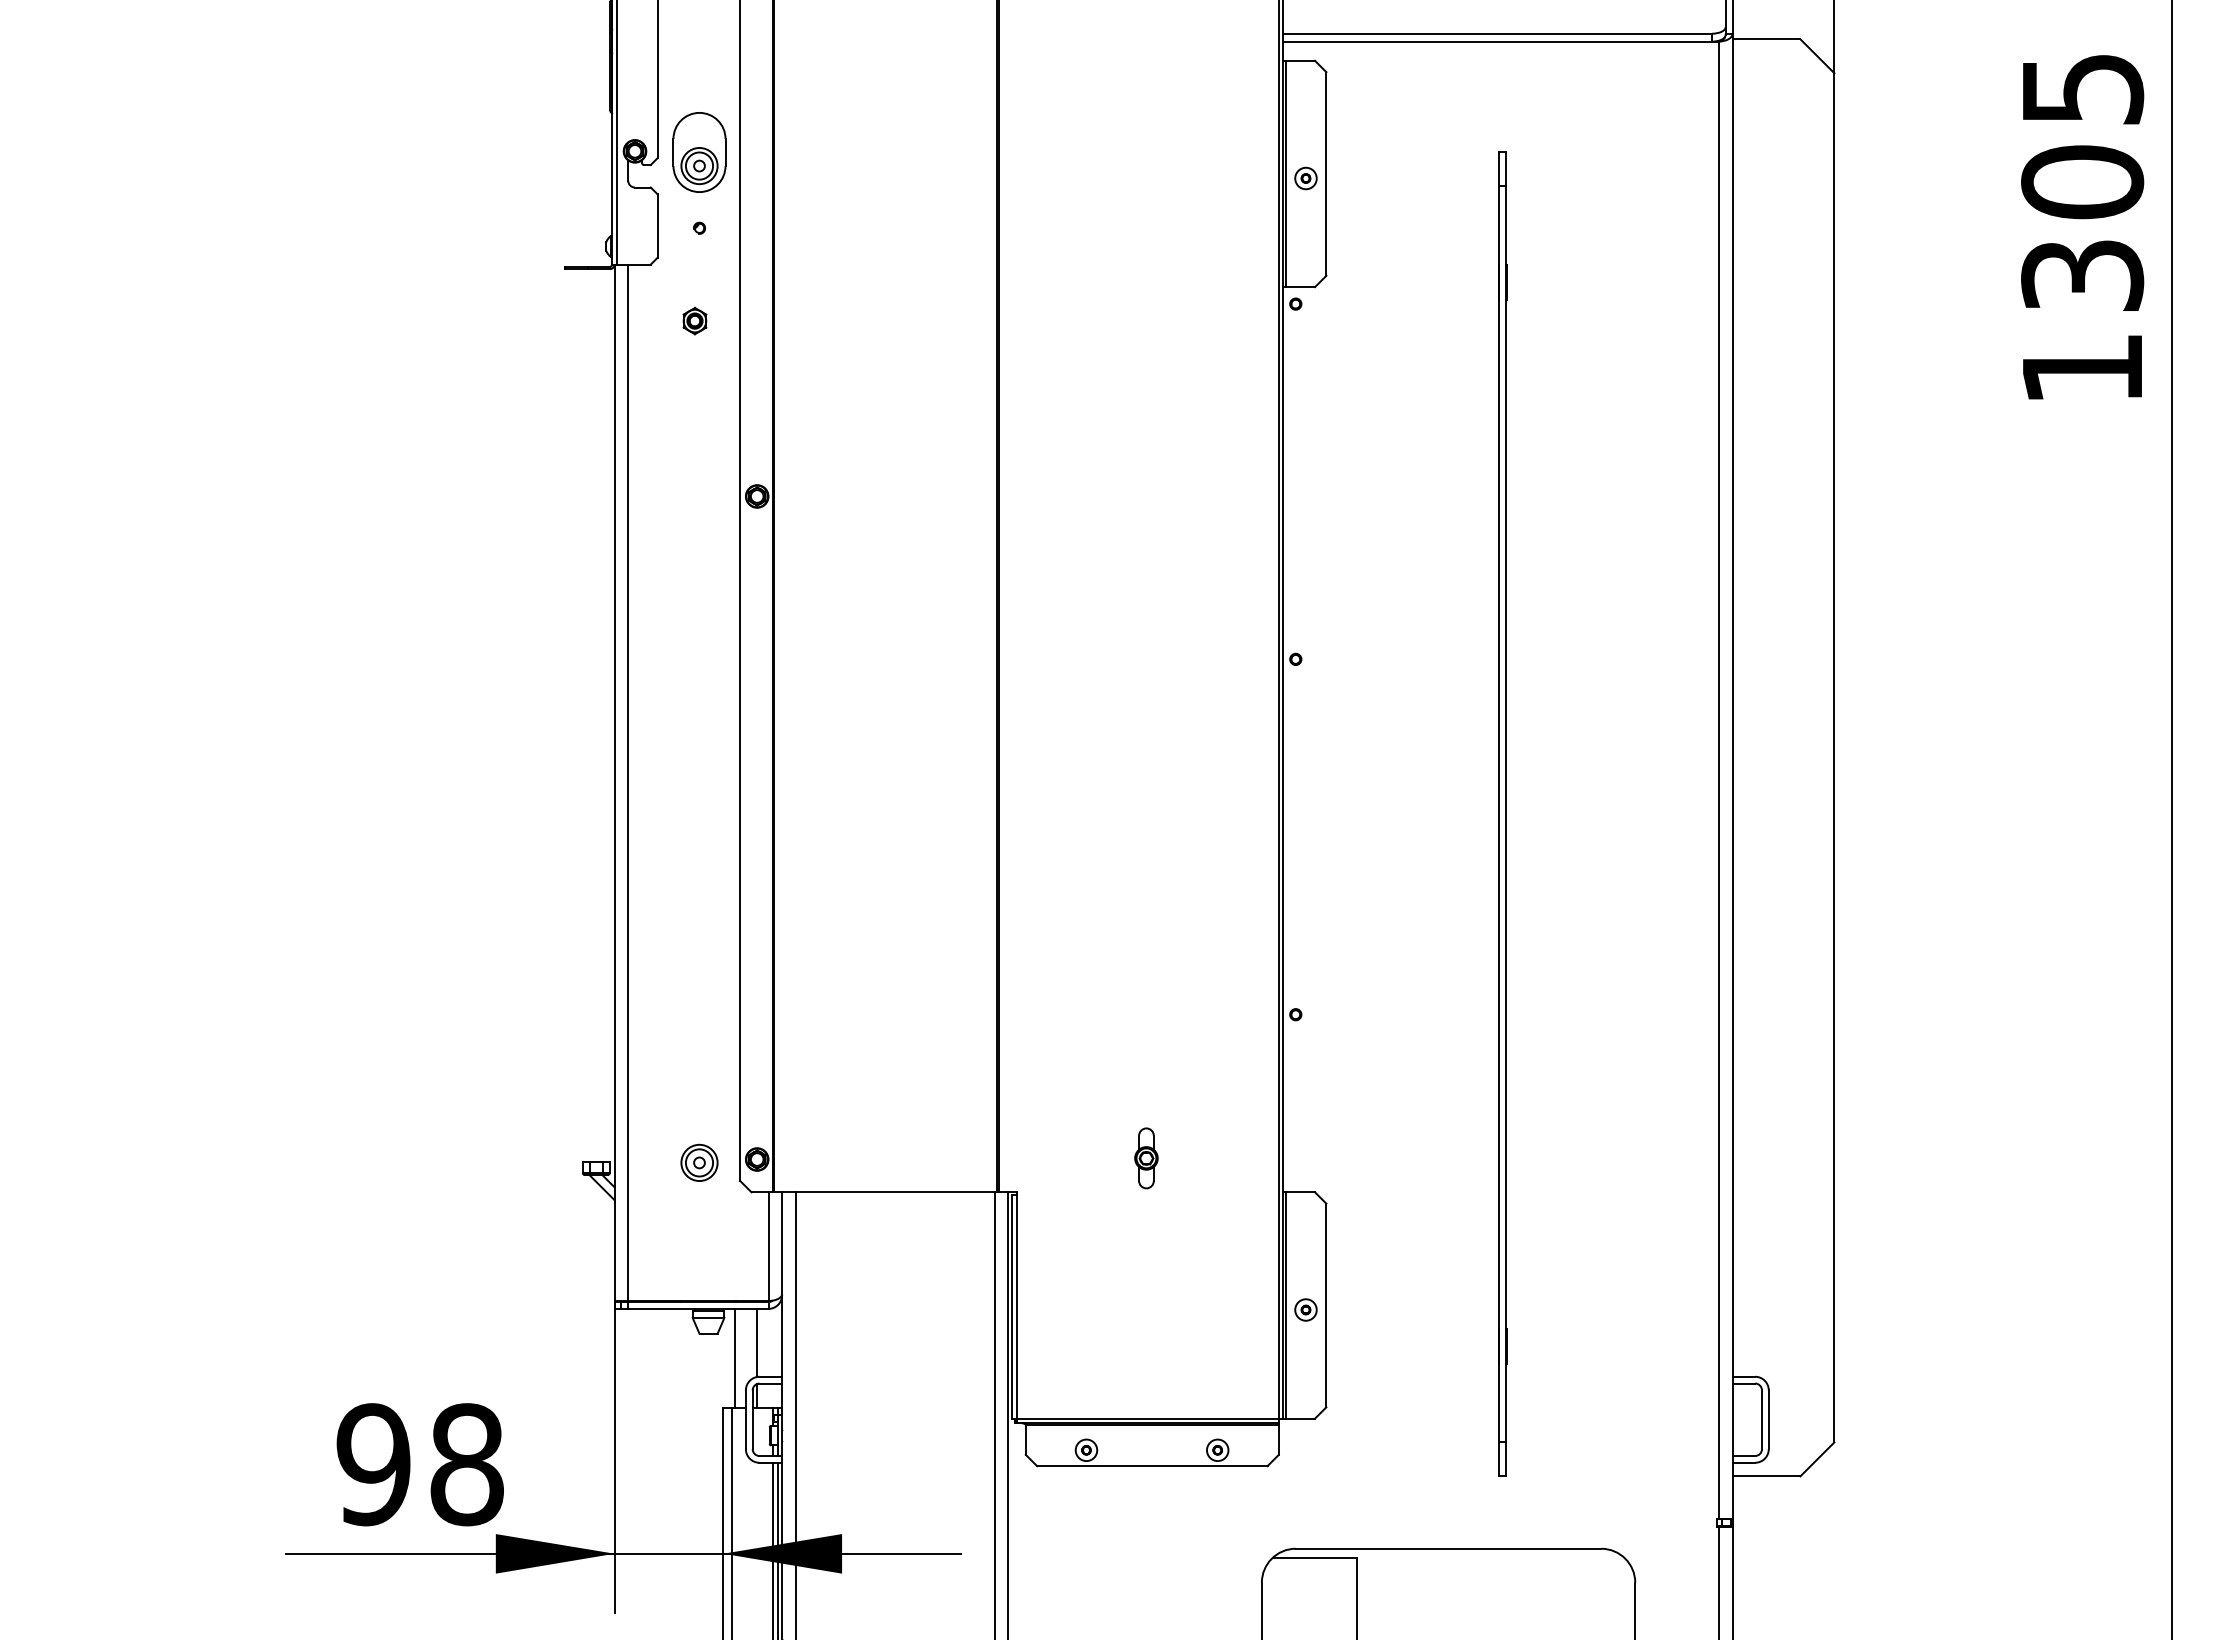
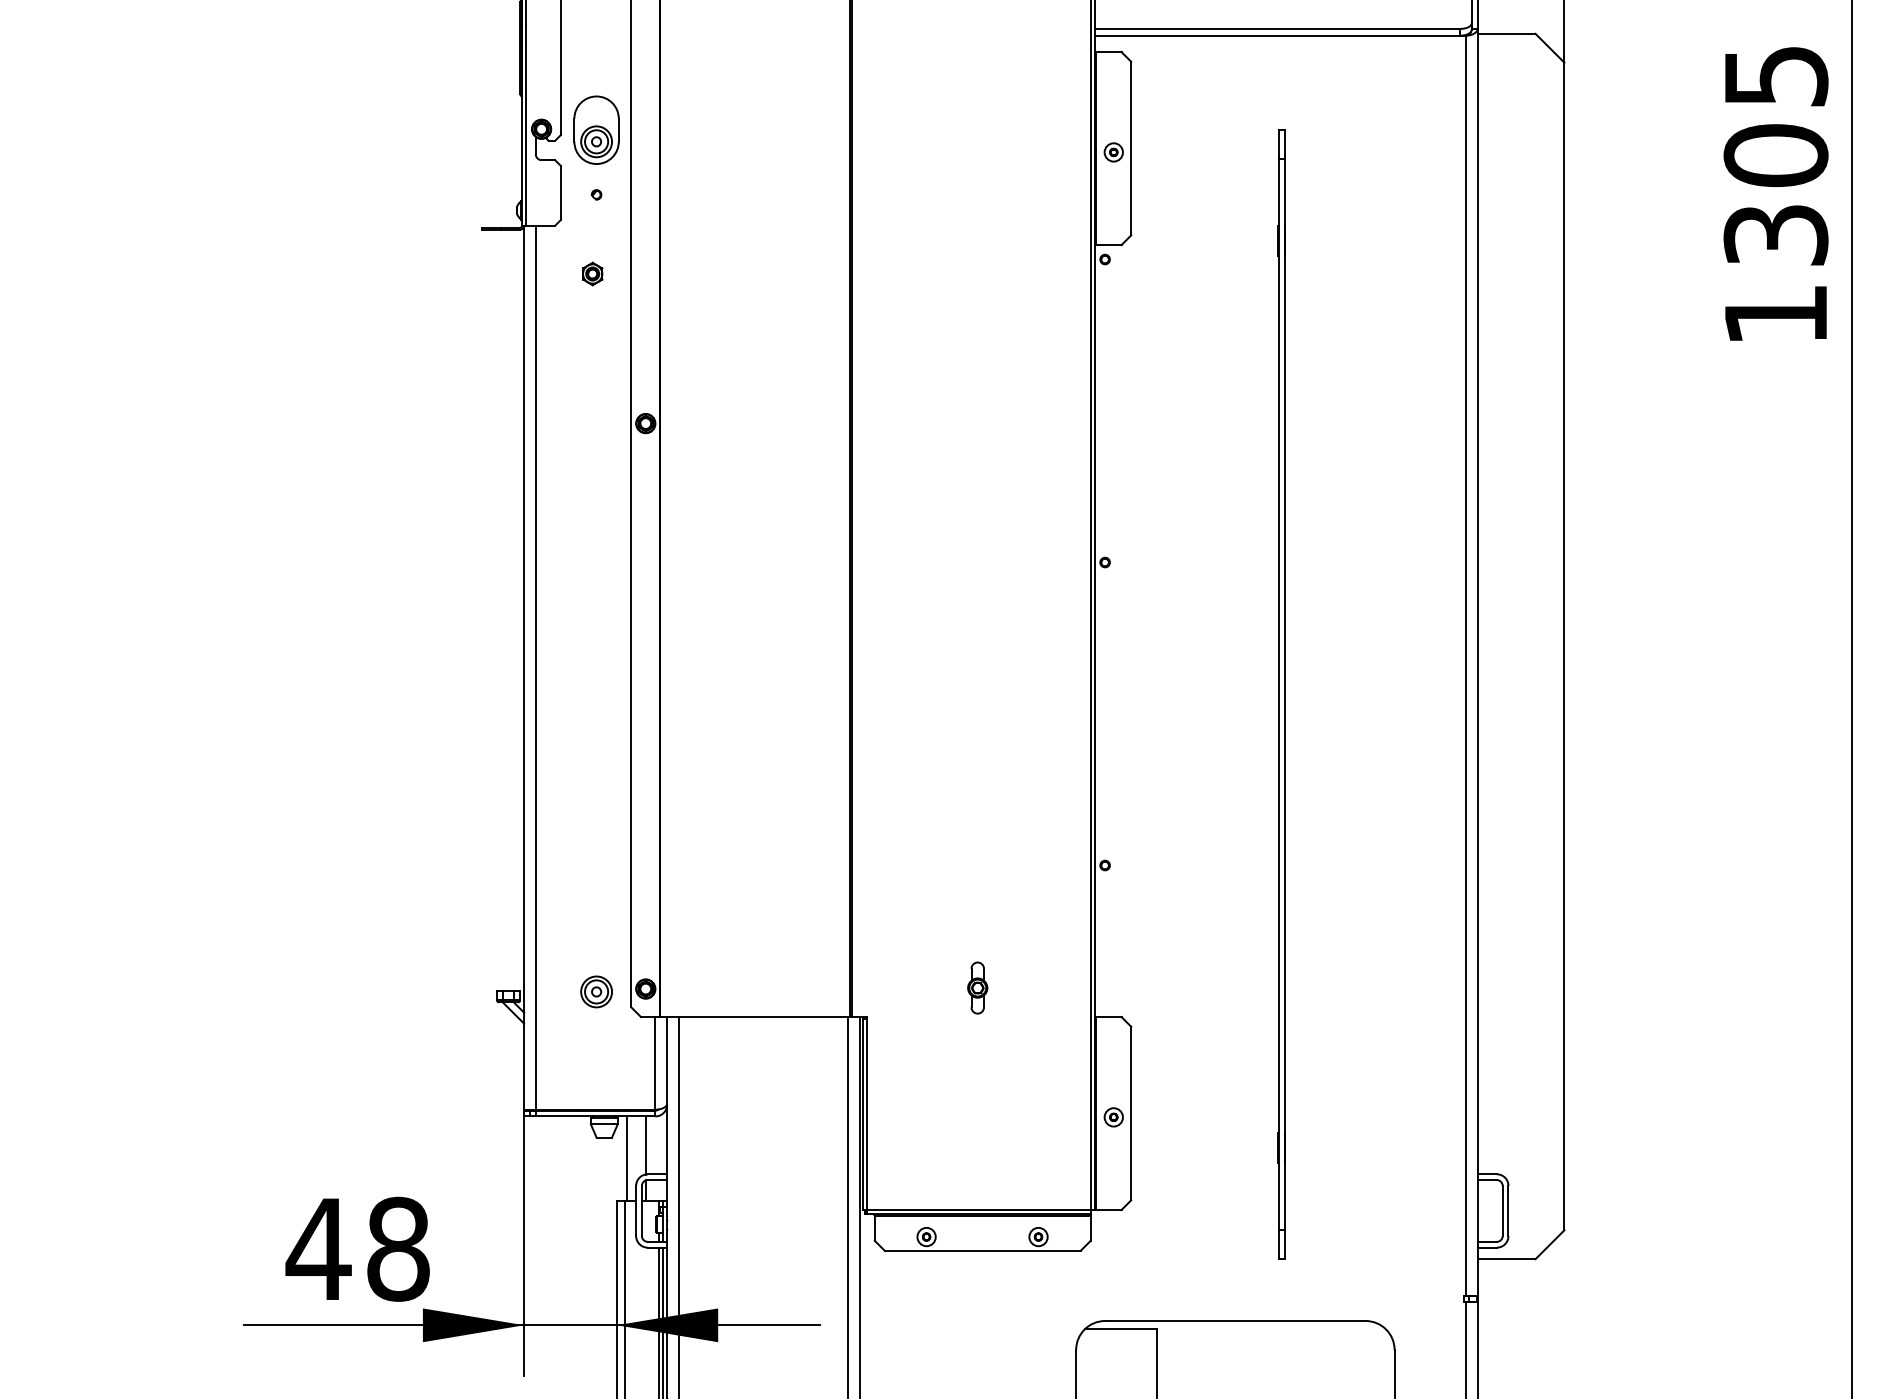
text: (373, 1464) -> (318, 1249), 98 -> 48

